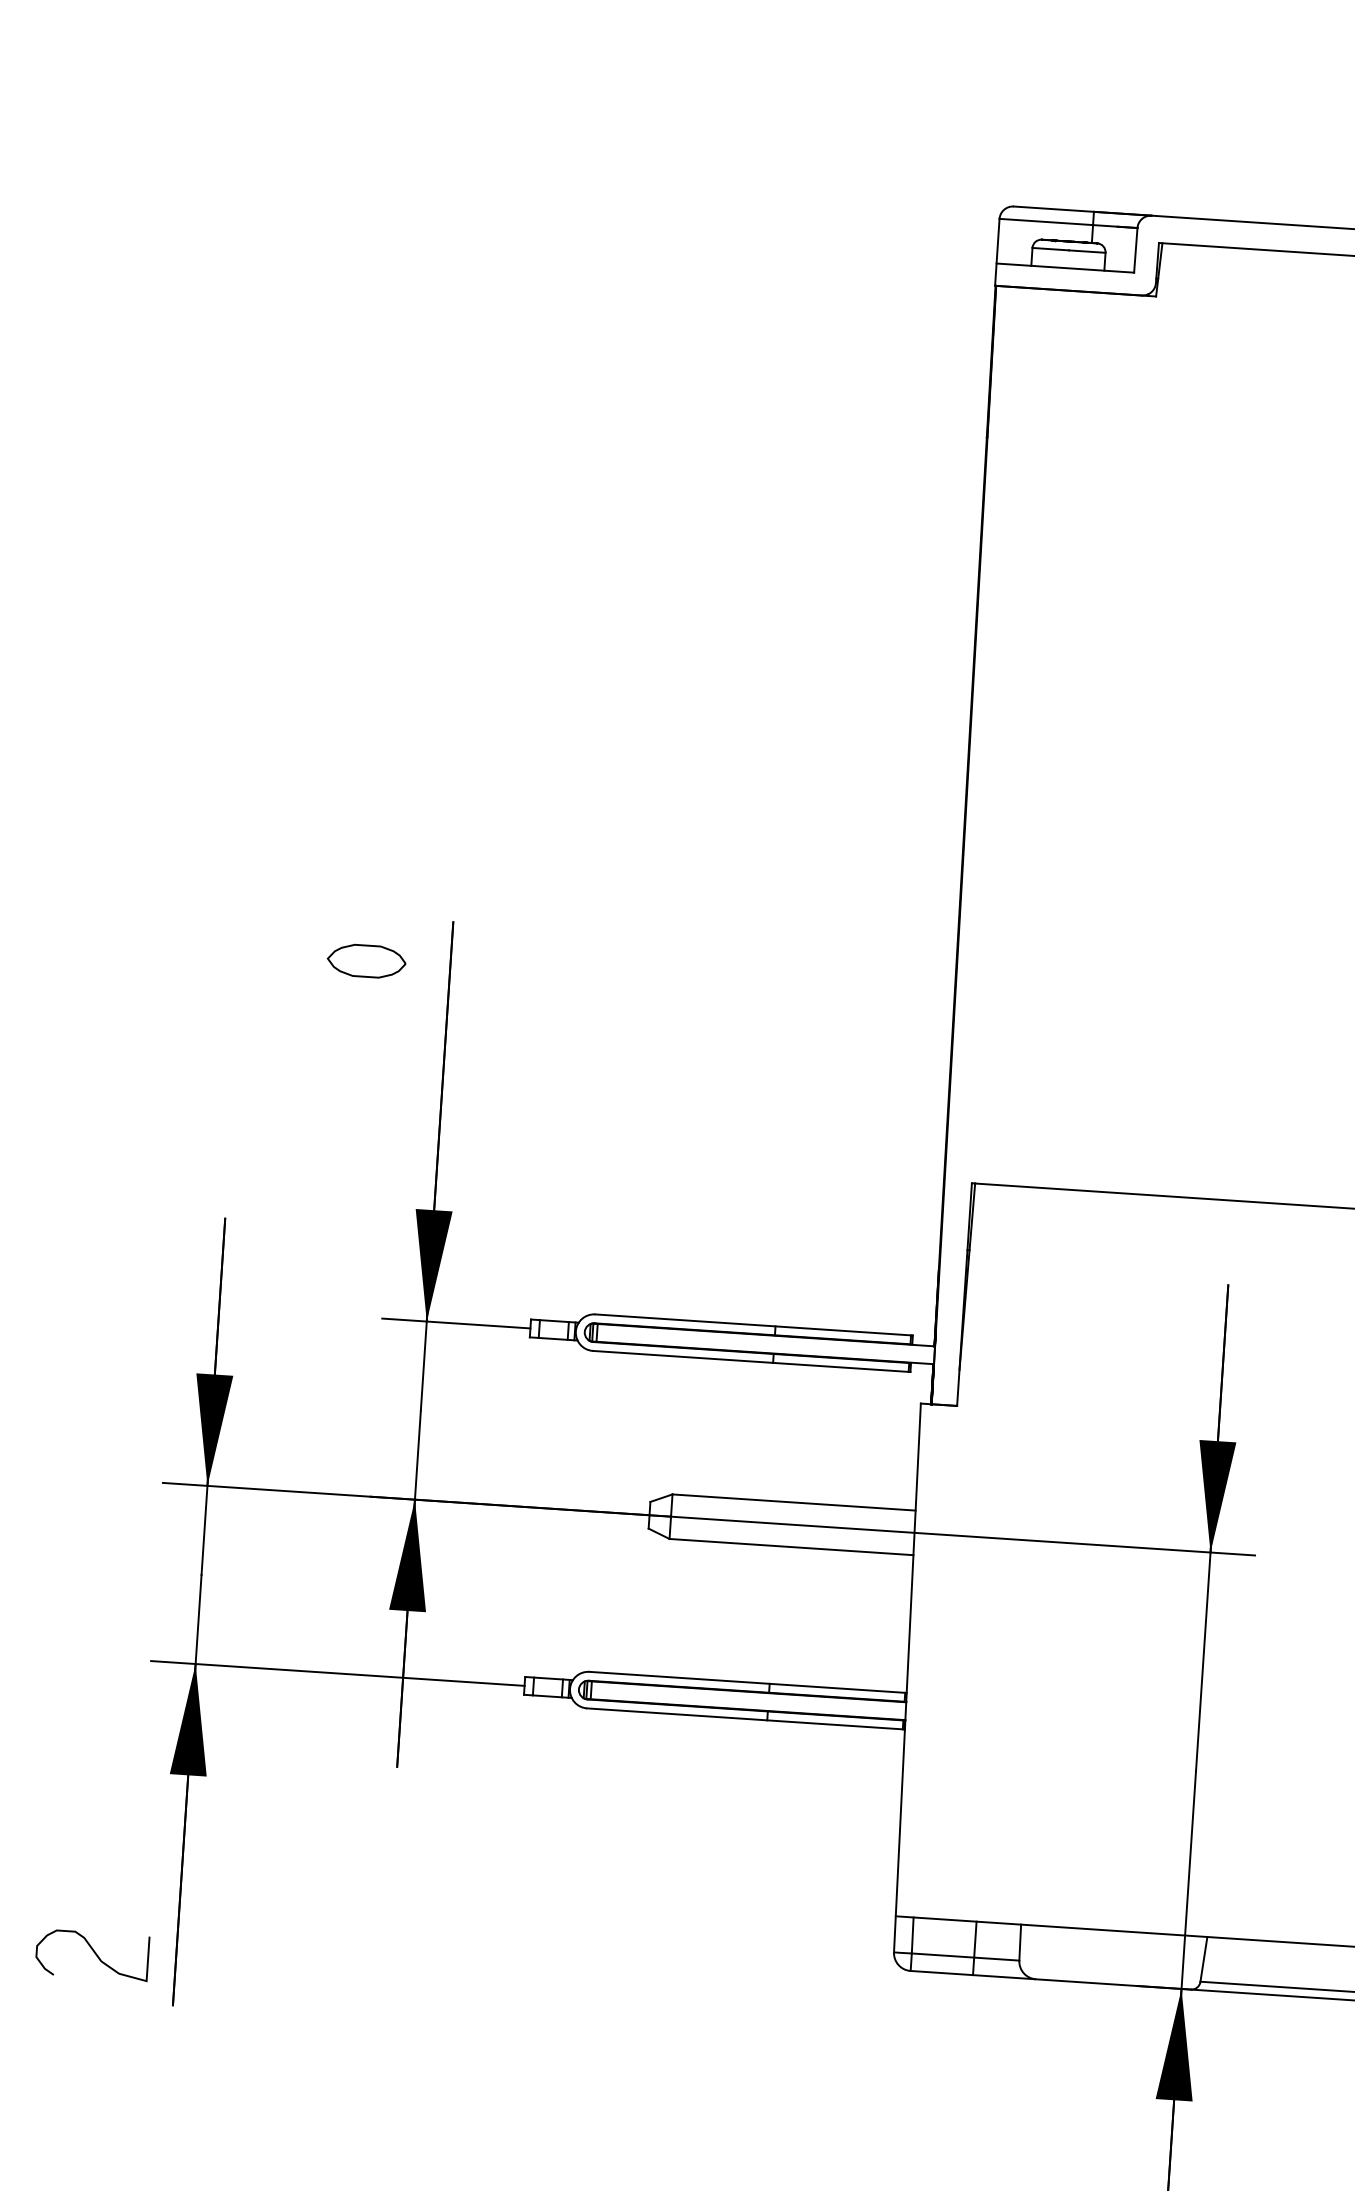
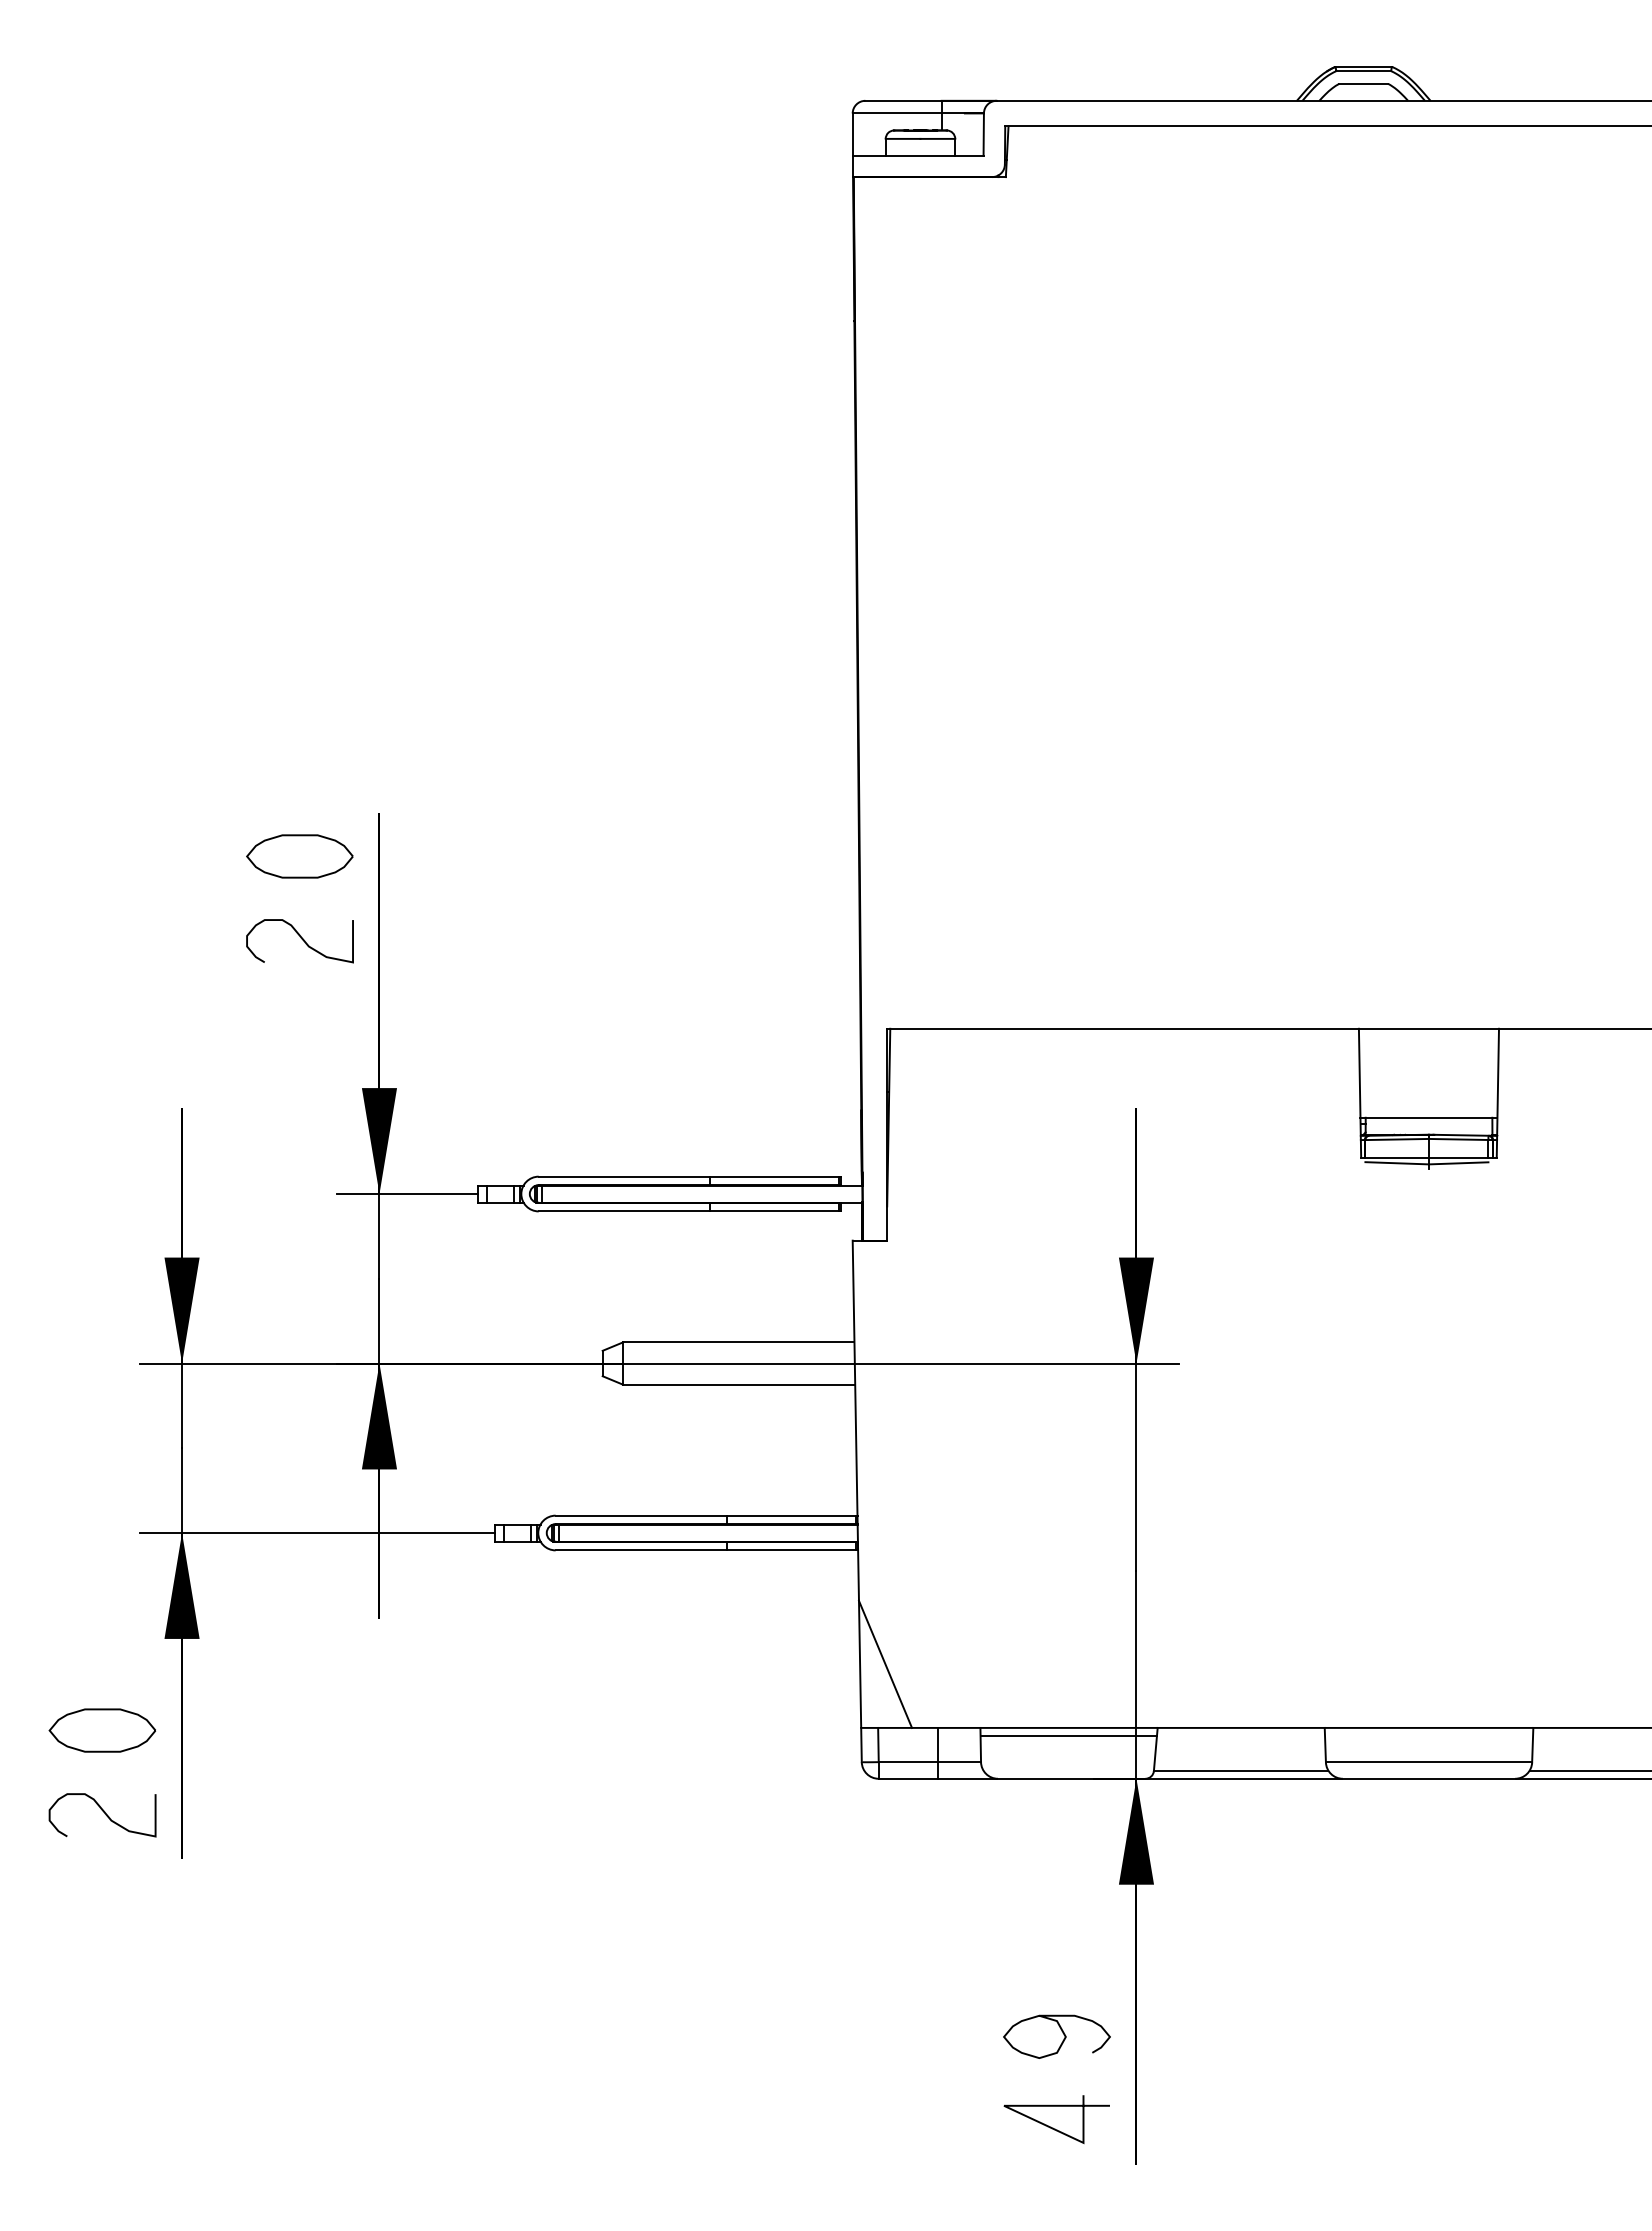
part: (366, 961) -> (299, 856), size x1.43
curve: (362, 1048) -> (301, 939), added
line: (925, 1850) -> (885, 1663), added
part: (97, 1865) -> (101, 1730), added
line: (1113, 1939) -> (1068, 1736), added

